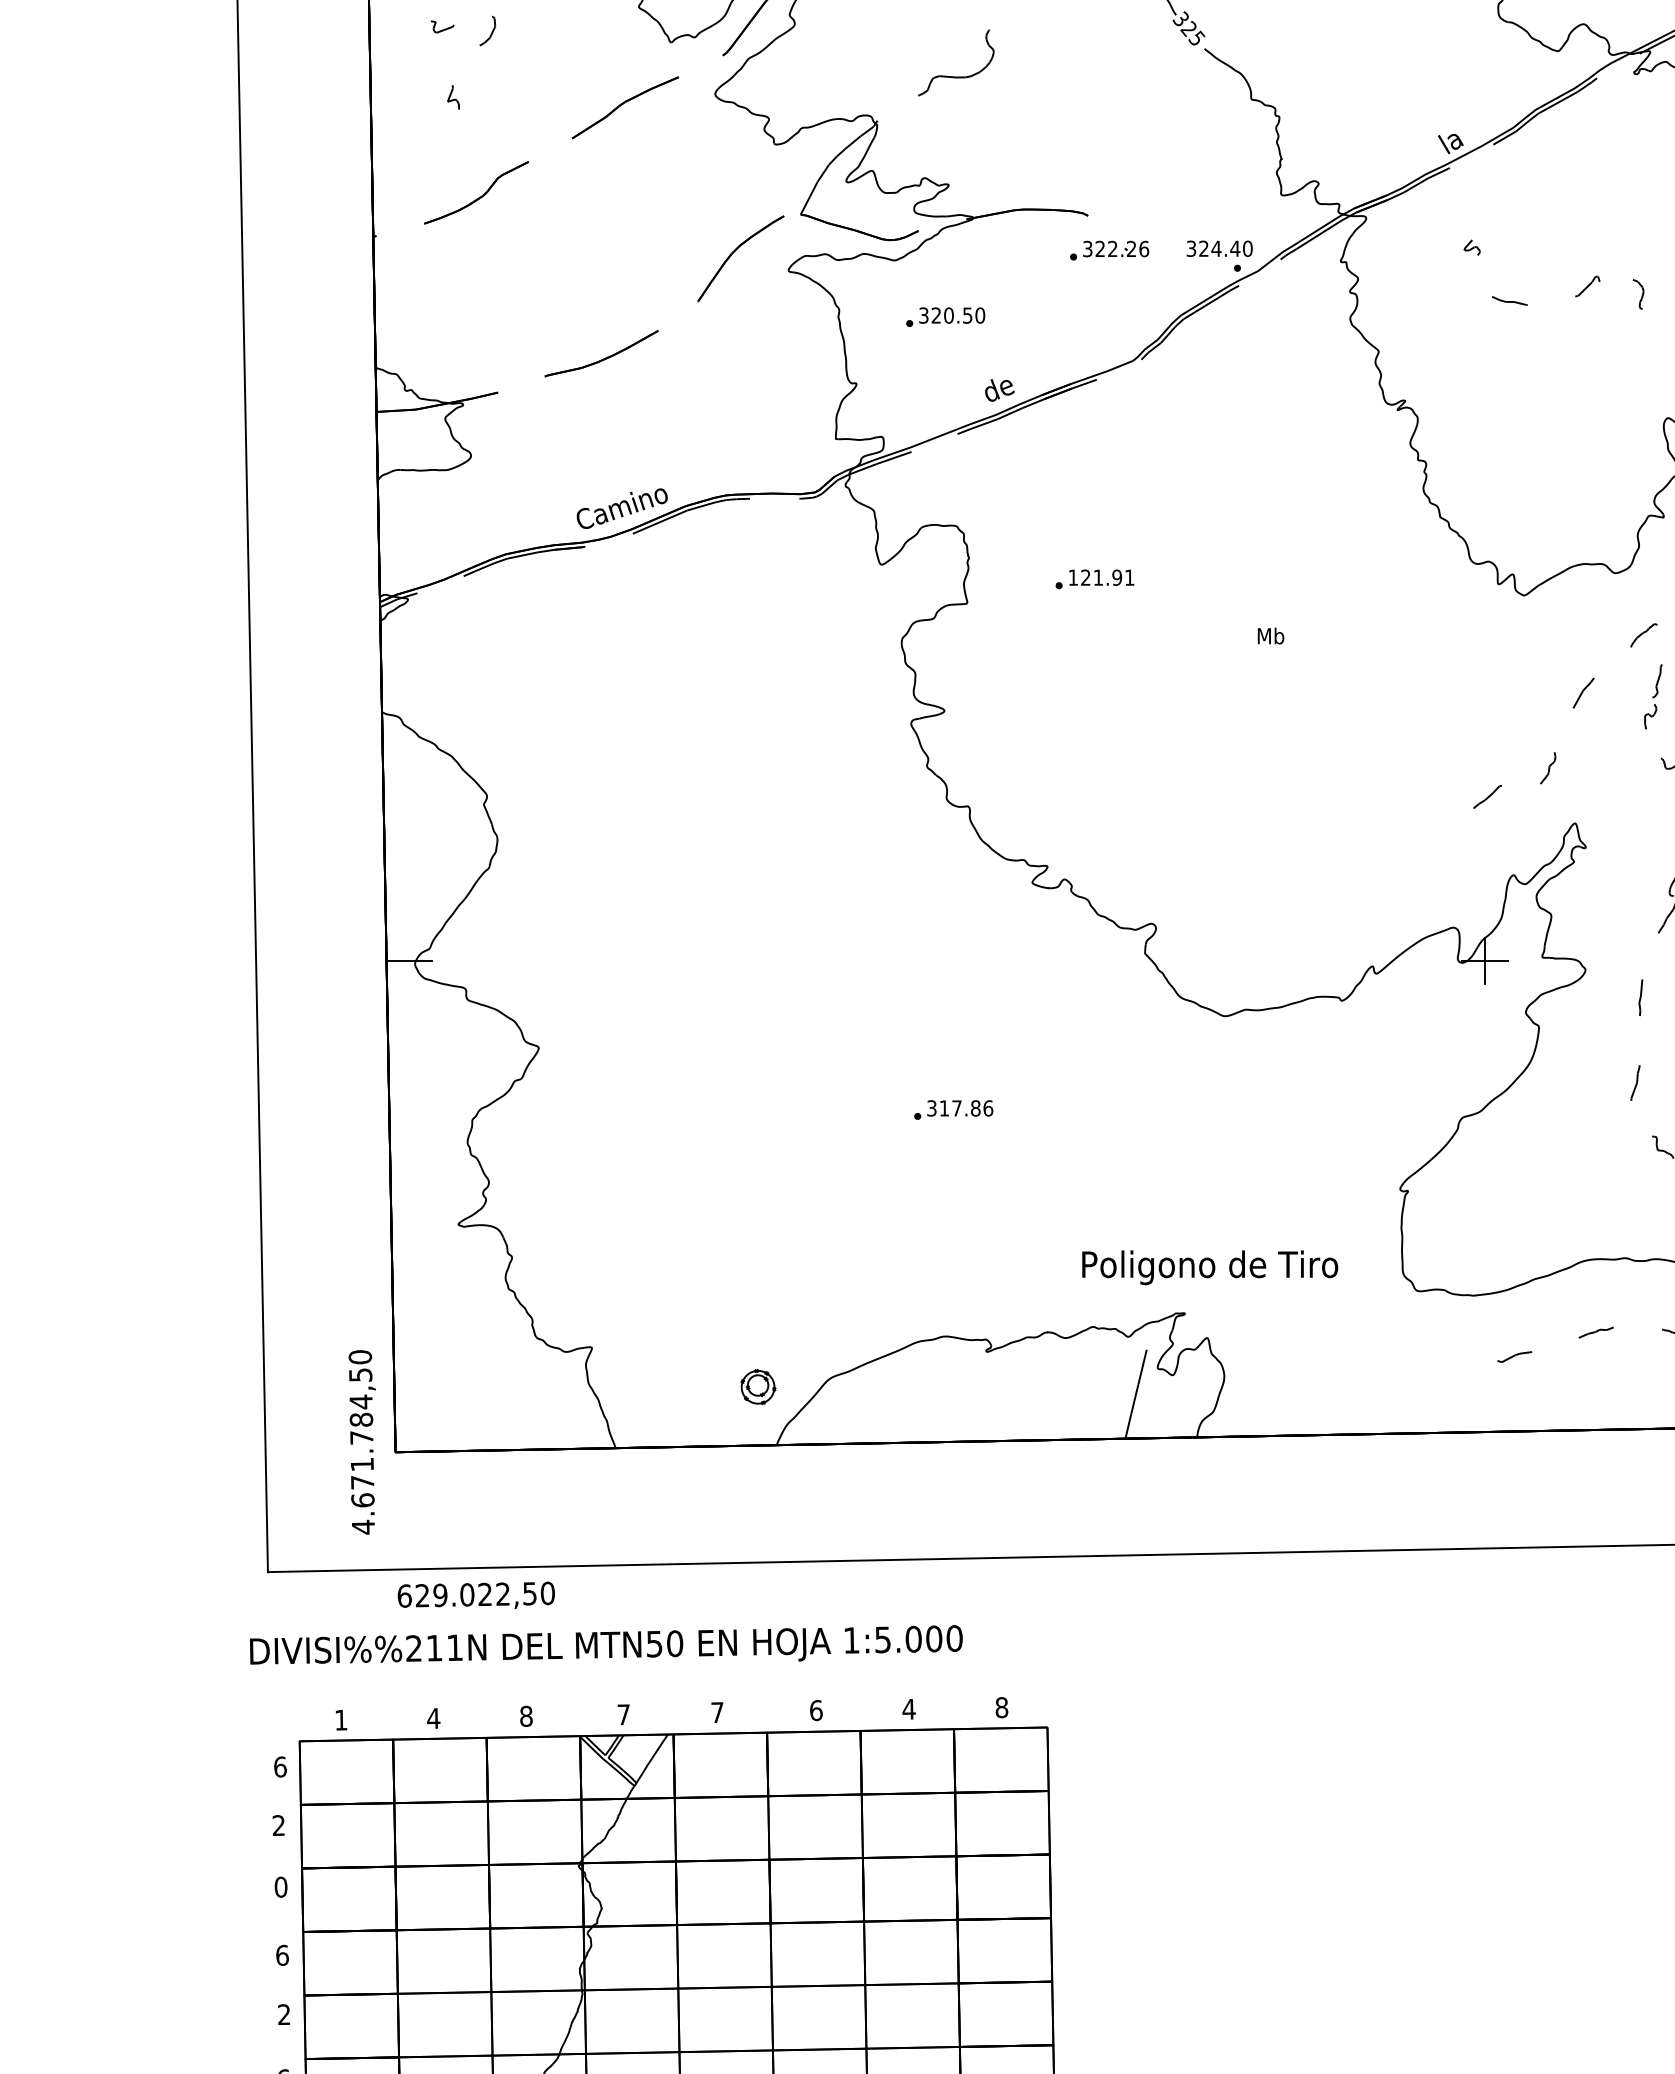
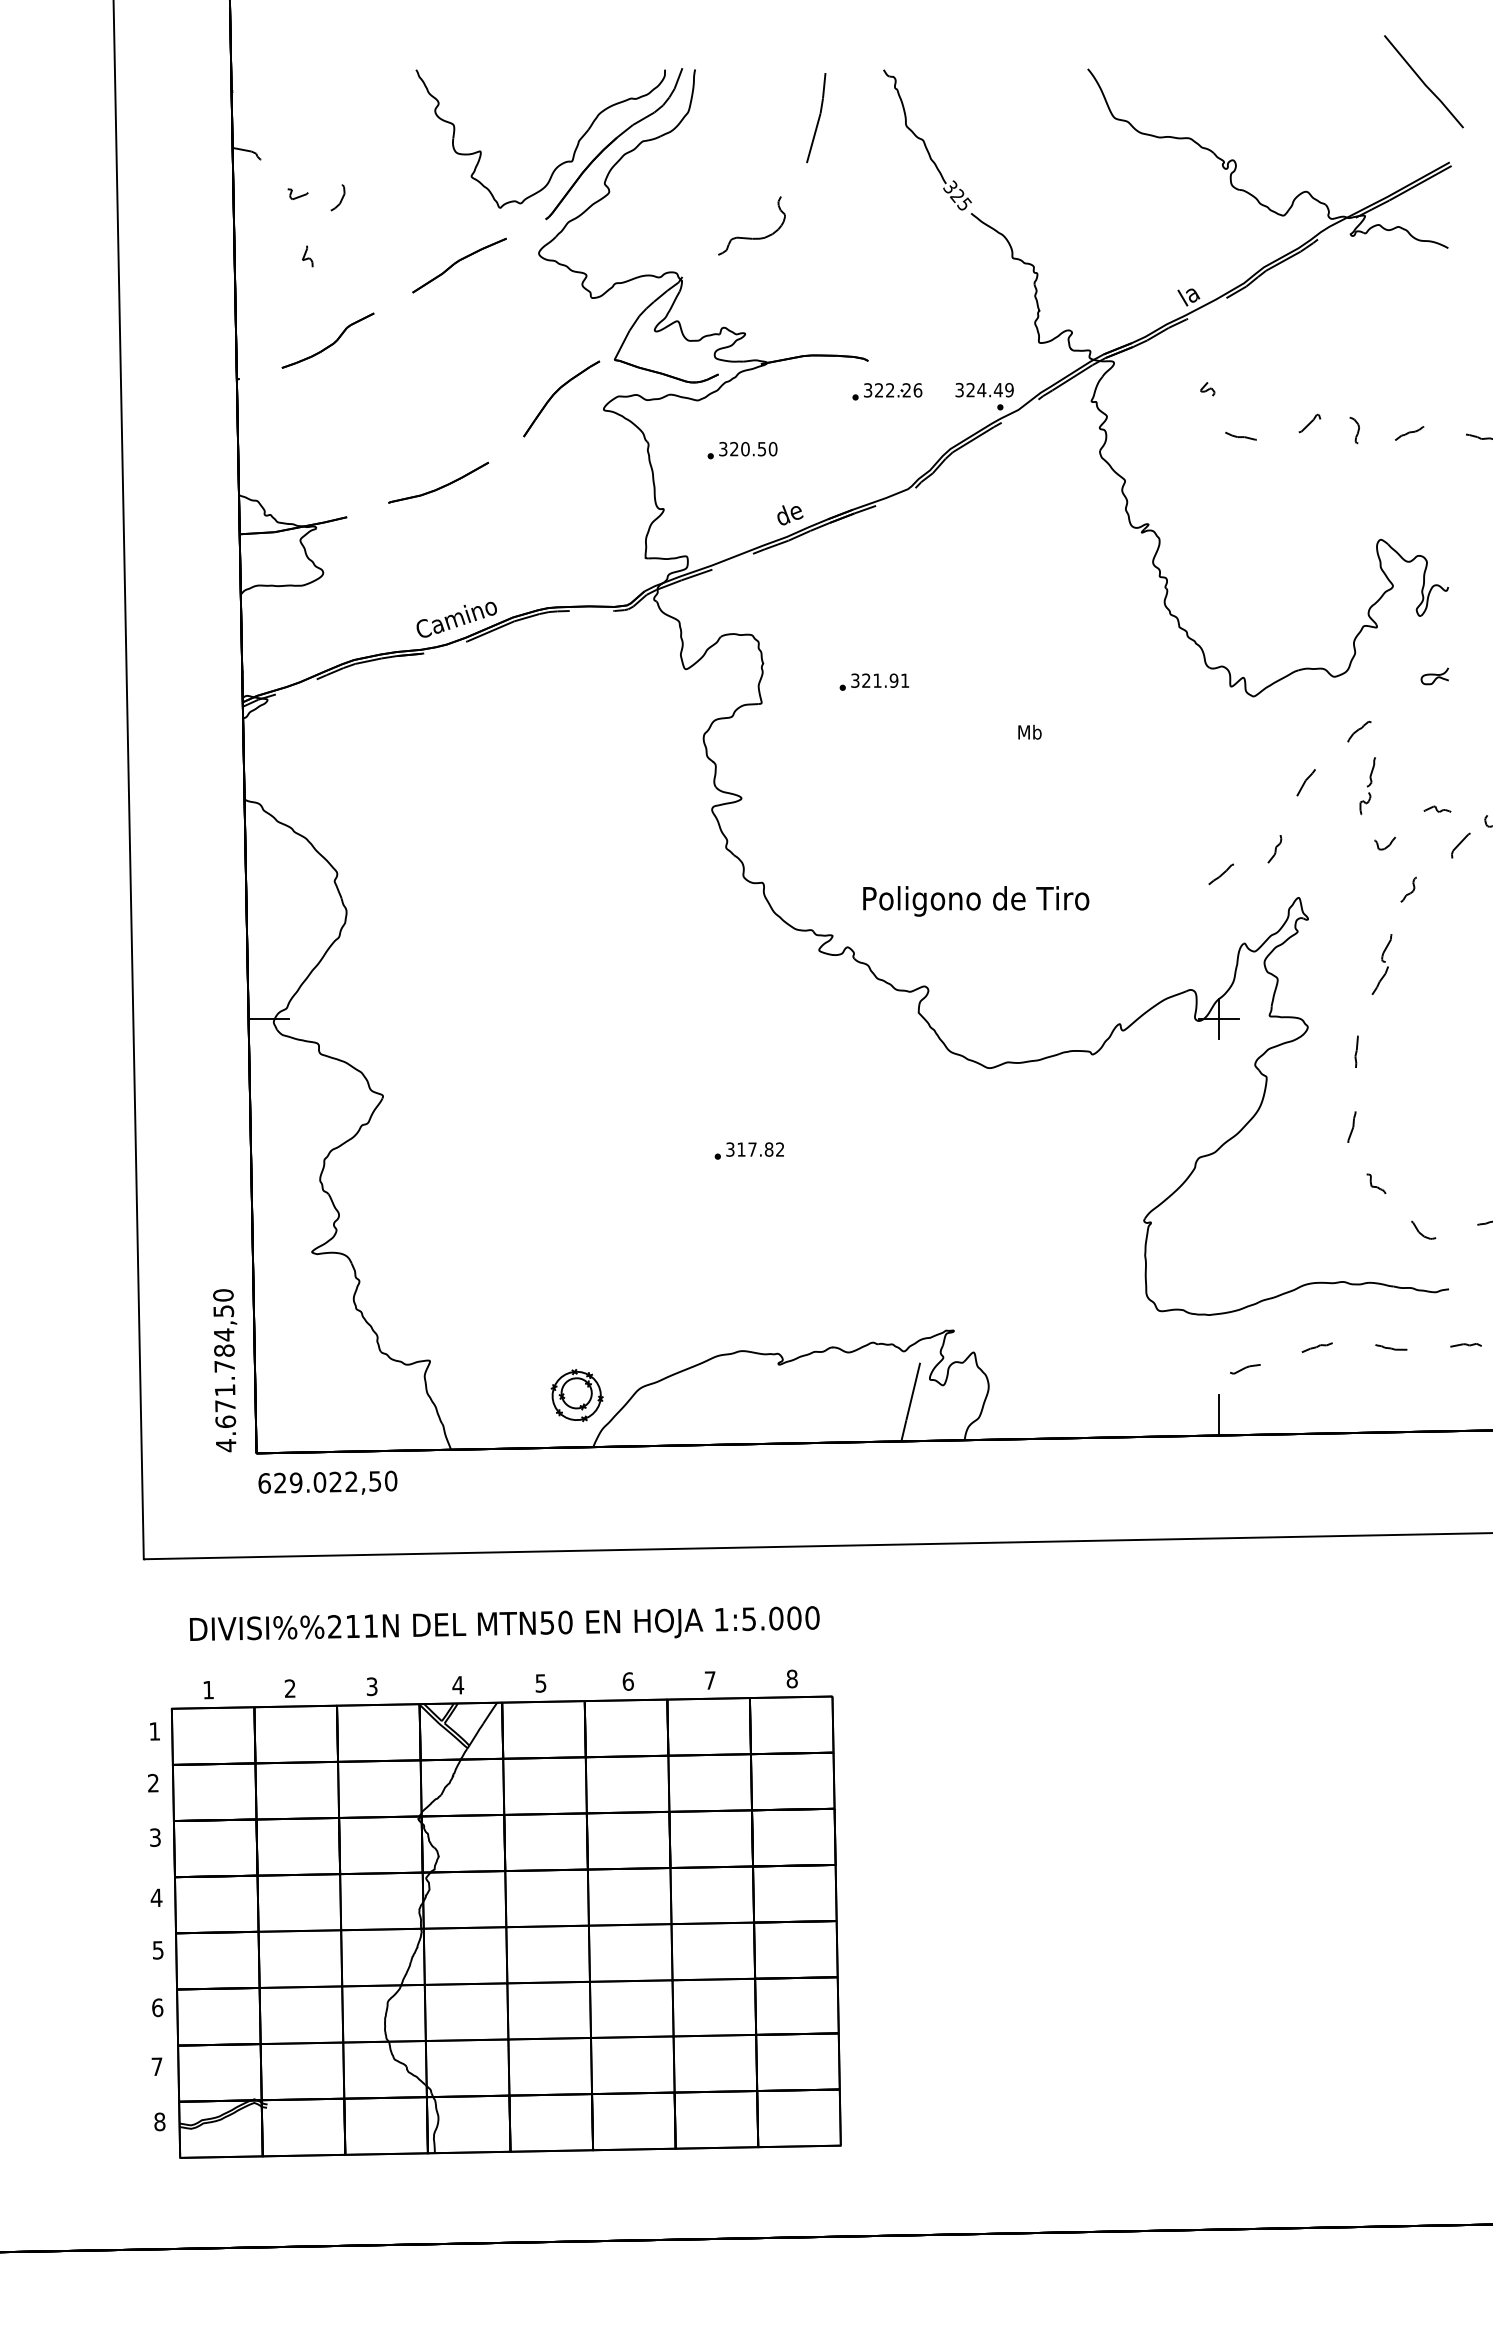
text: (1247, 249) -> (1009, 390), 324.40 -> 324.49
text: (1073, 577) -> (855, 680), 121.91 -> 321.91
text: (988, 1108) -> (780, 1149), 317.86 -> 317.82
text: (1210, 1267) -> (976, 901), moved
part: (757, 1386) -> (576, 1395), size x1.67
line: (1484, 1409) -> (1218, 1415), added
text: (362, 1442) -> (225, 1370), moved
text: (475, 1595) -> (327, 1482), moved
text: (606, 1644) -> (504, 1623), moved
text: (909, 1709) -> (710, 1680), 4 -> 7
text: (716, 1712) -> (540, 1683), 7 -> 5
text: (624, 1714) -> (458, 1685), 7 -> 4
text: (525, 1716) -> (371, 1686), 8 -> 3
text: (434, 1718) -> (290, 1688), 4 -> 2
text: (280, 1767) -> (154, 1731), 6 -> 1
text: (280, 1887) -> (154, 1837), 0 -> 3
text: (282, 1954) -> (156, 1897), 6 -> 4
text: (283, 2014) -> (157, 1950), 2 -> 5

